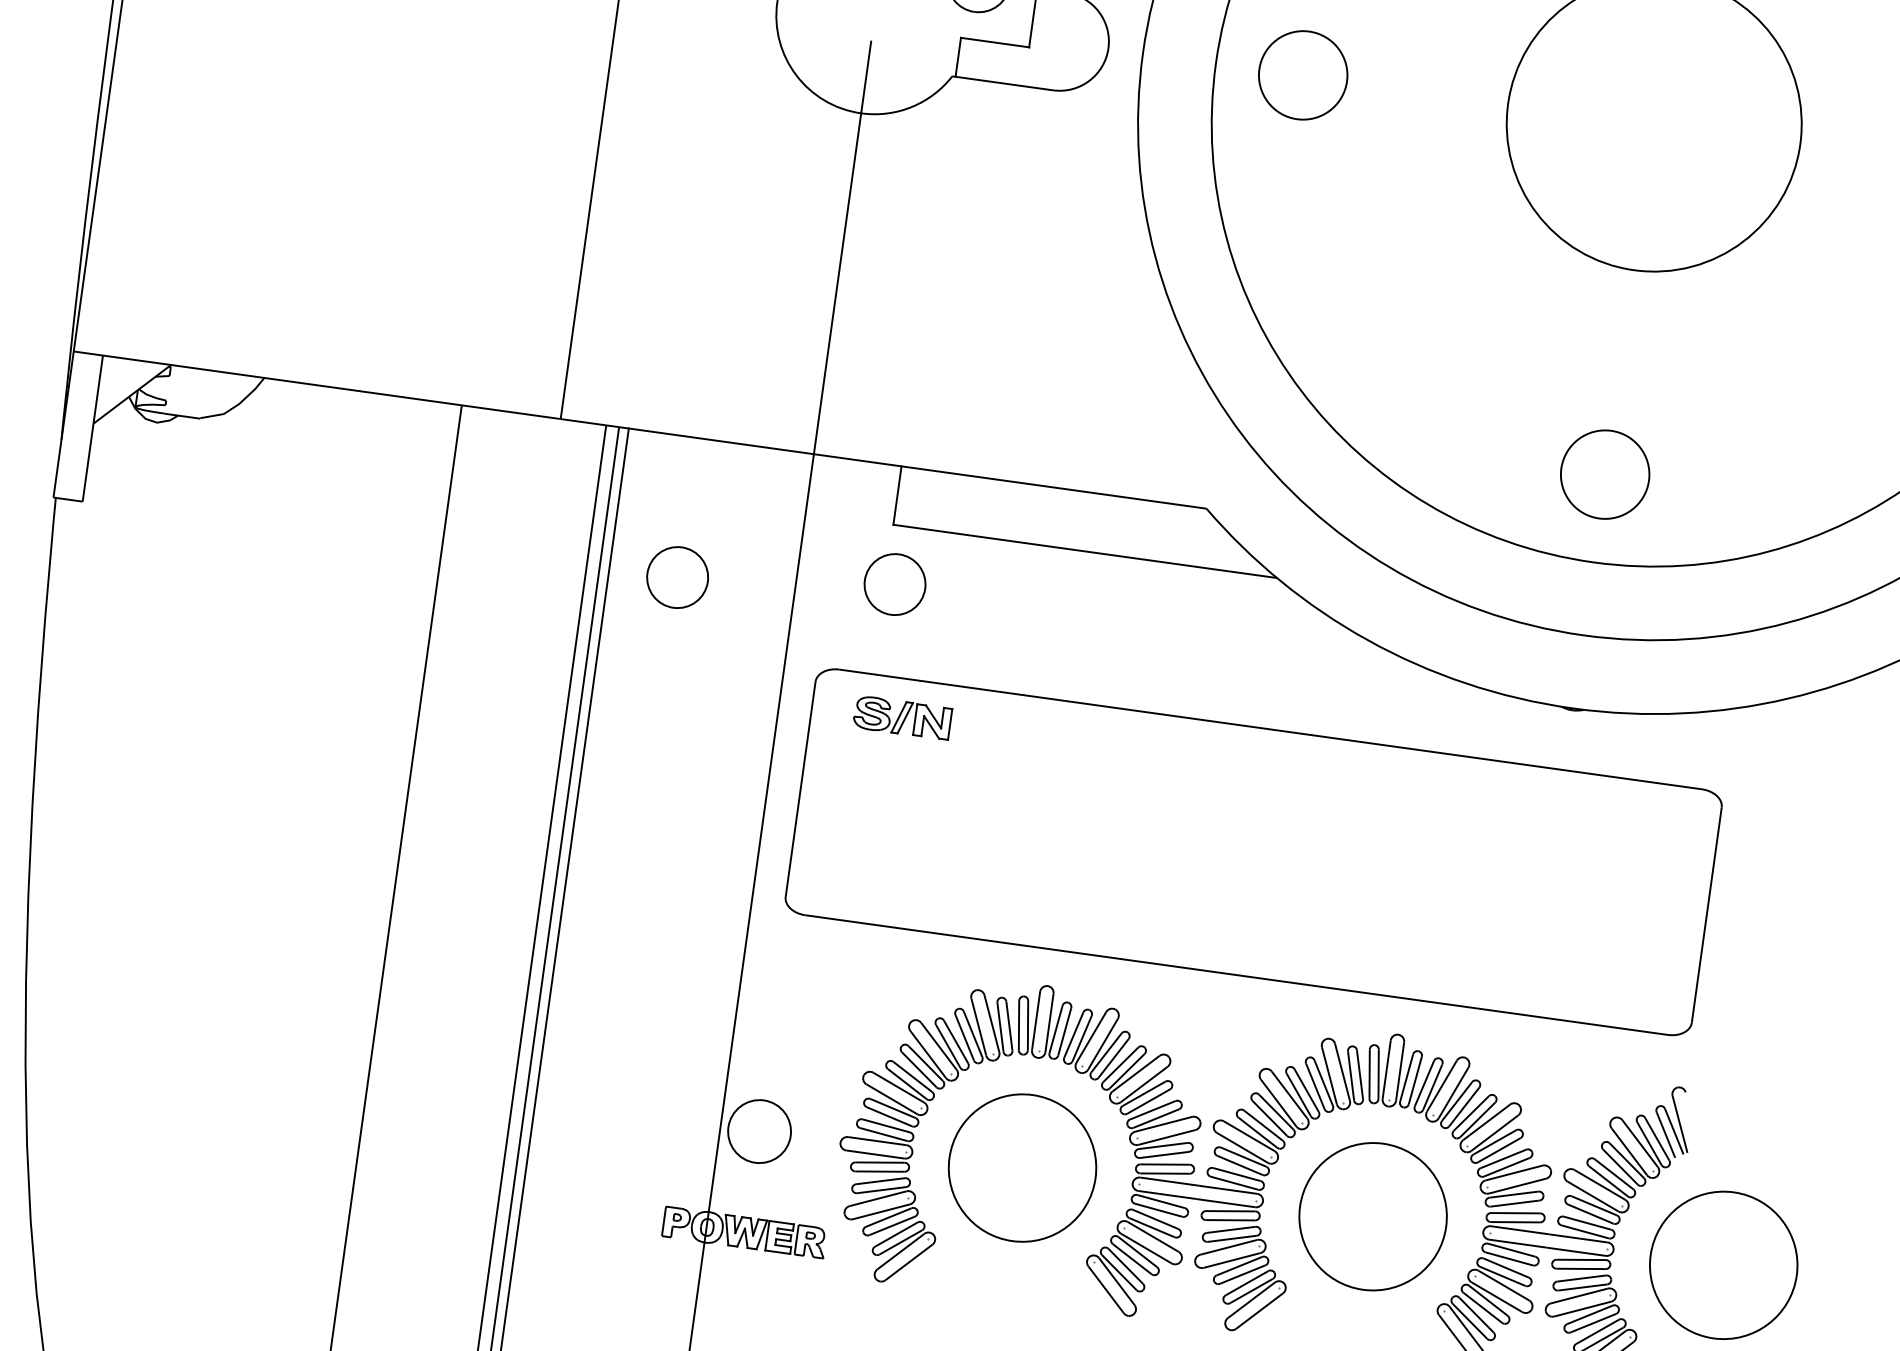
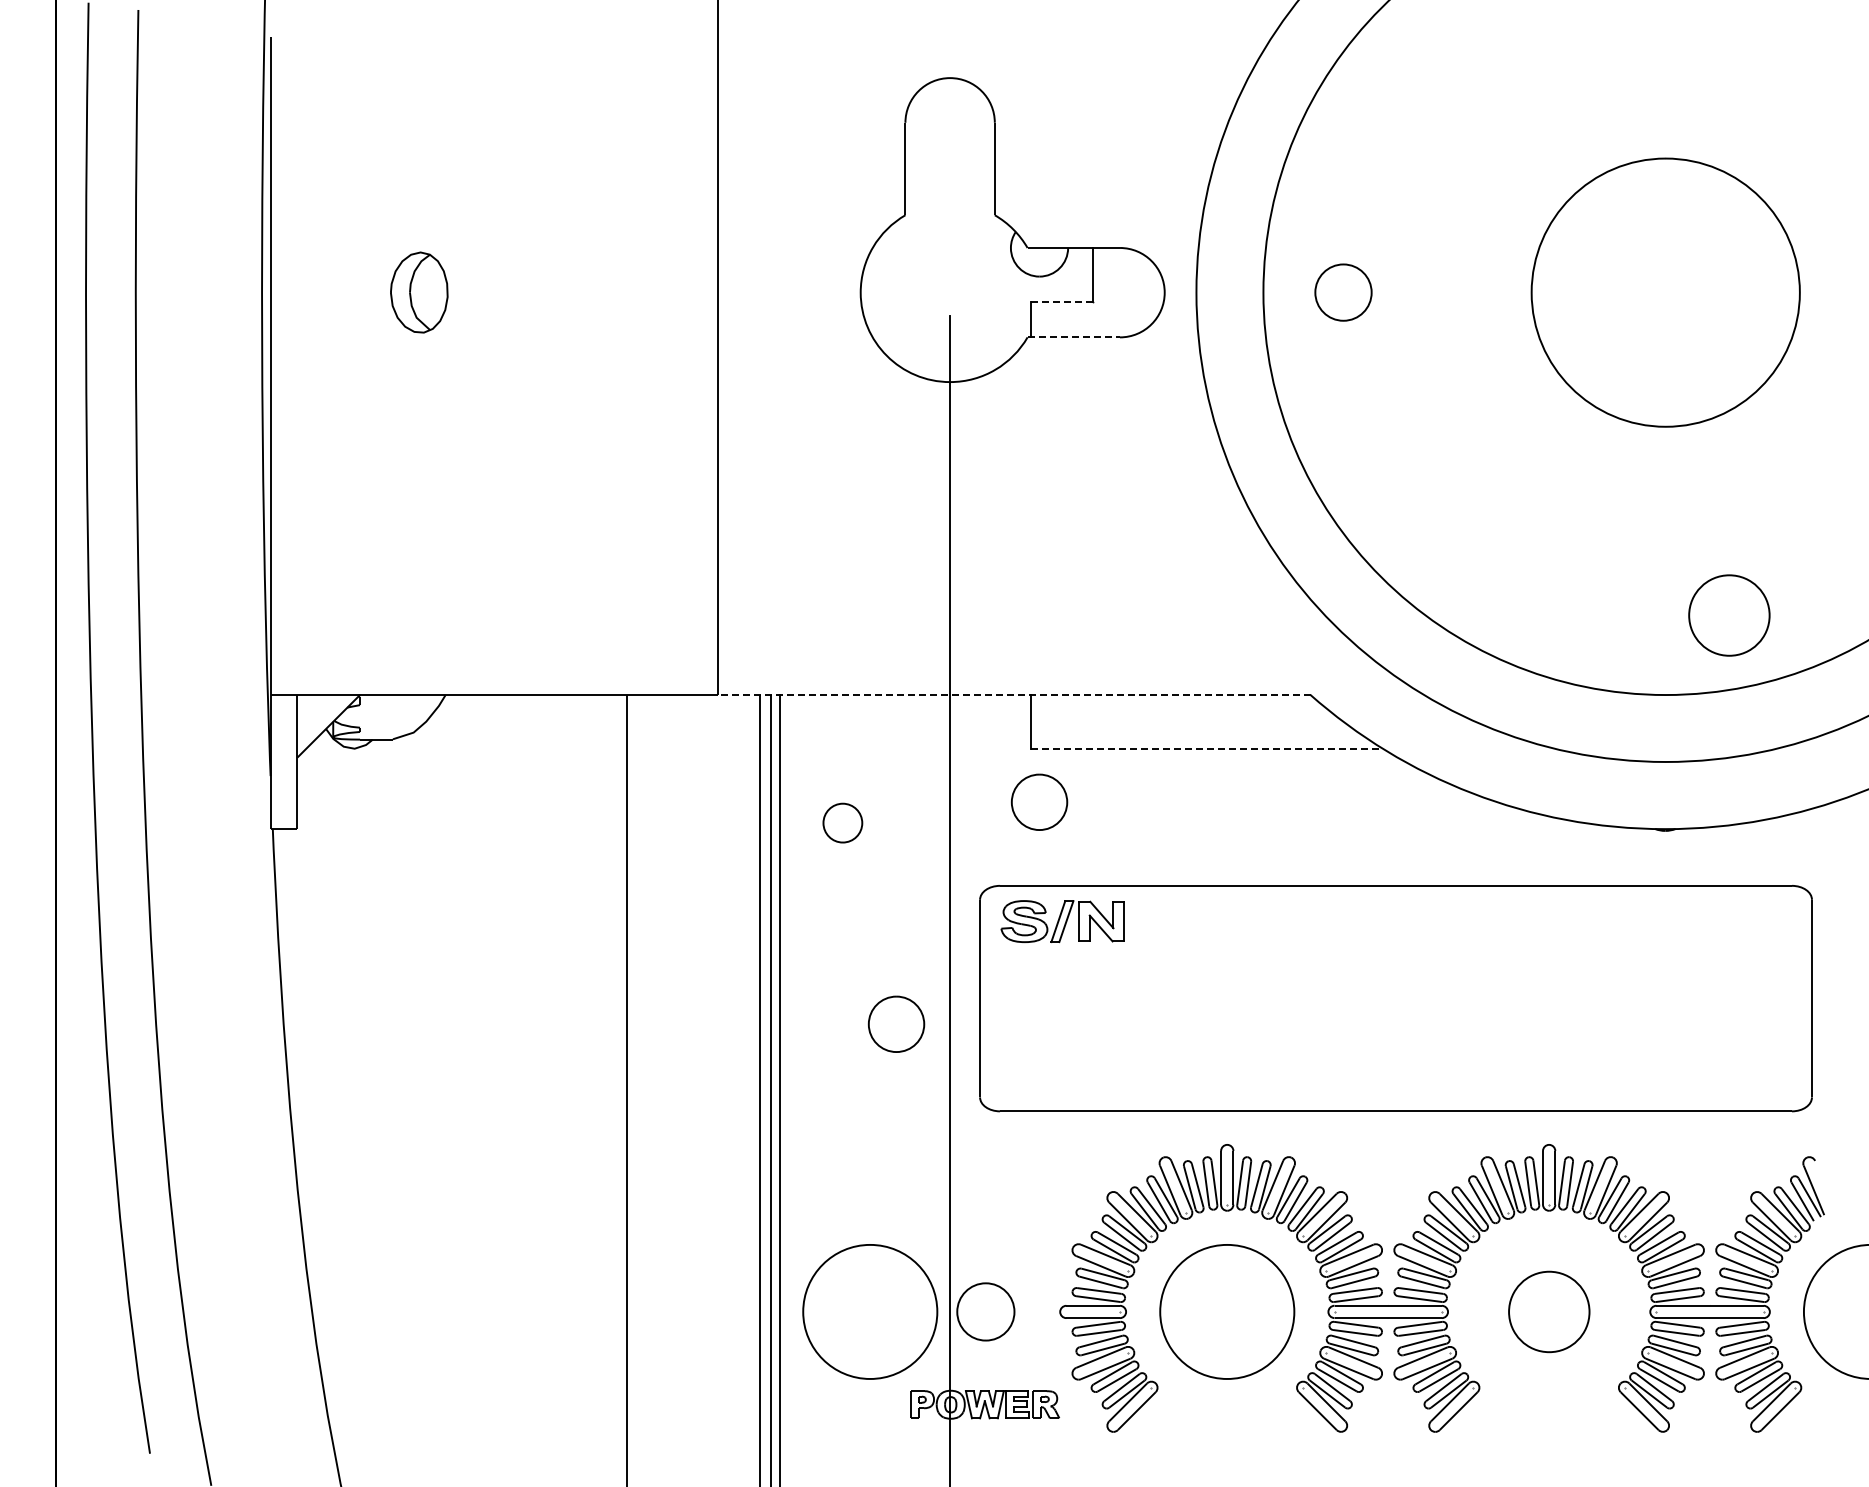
line: (994, 42) -> (1061, 301), solid -> dashed
part: (1303, 75) -> (1343, 292), size x0.7
line: (1003, 83) -> (1074, 337), solid -> dashed
line: (882, 464) -> (1013, 695), solid -> dashed
part: (1605, 474) -> (1729, 615), moved
line: (1086, 551) -> (1207, 748), solid -> dashed
part: (677, 576) -> (842, 822), size x0.7
part: (902, 716) -> (1062, 920), size x1.4
curve: (704, 775) -> (891, 998), added
part: (633, 1113) -> (870, 1311), added
part: (1373, 1216) -> (1549, 1311), size x0.6

